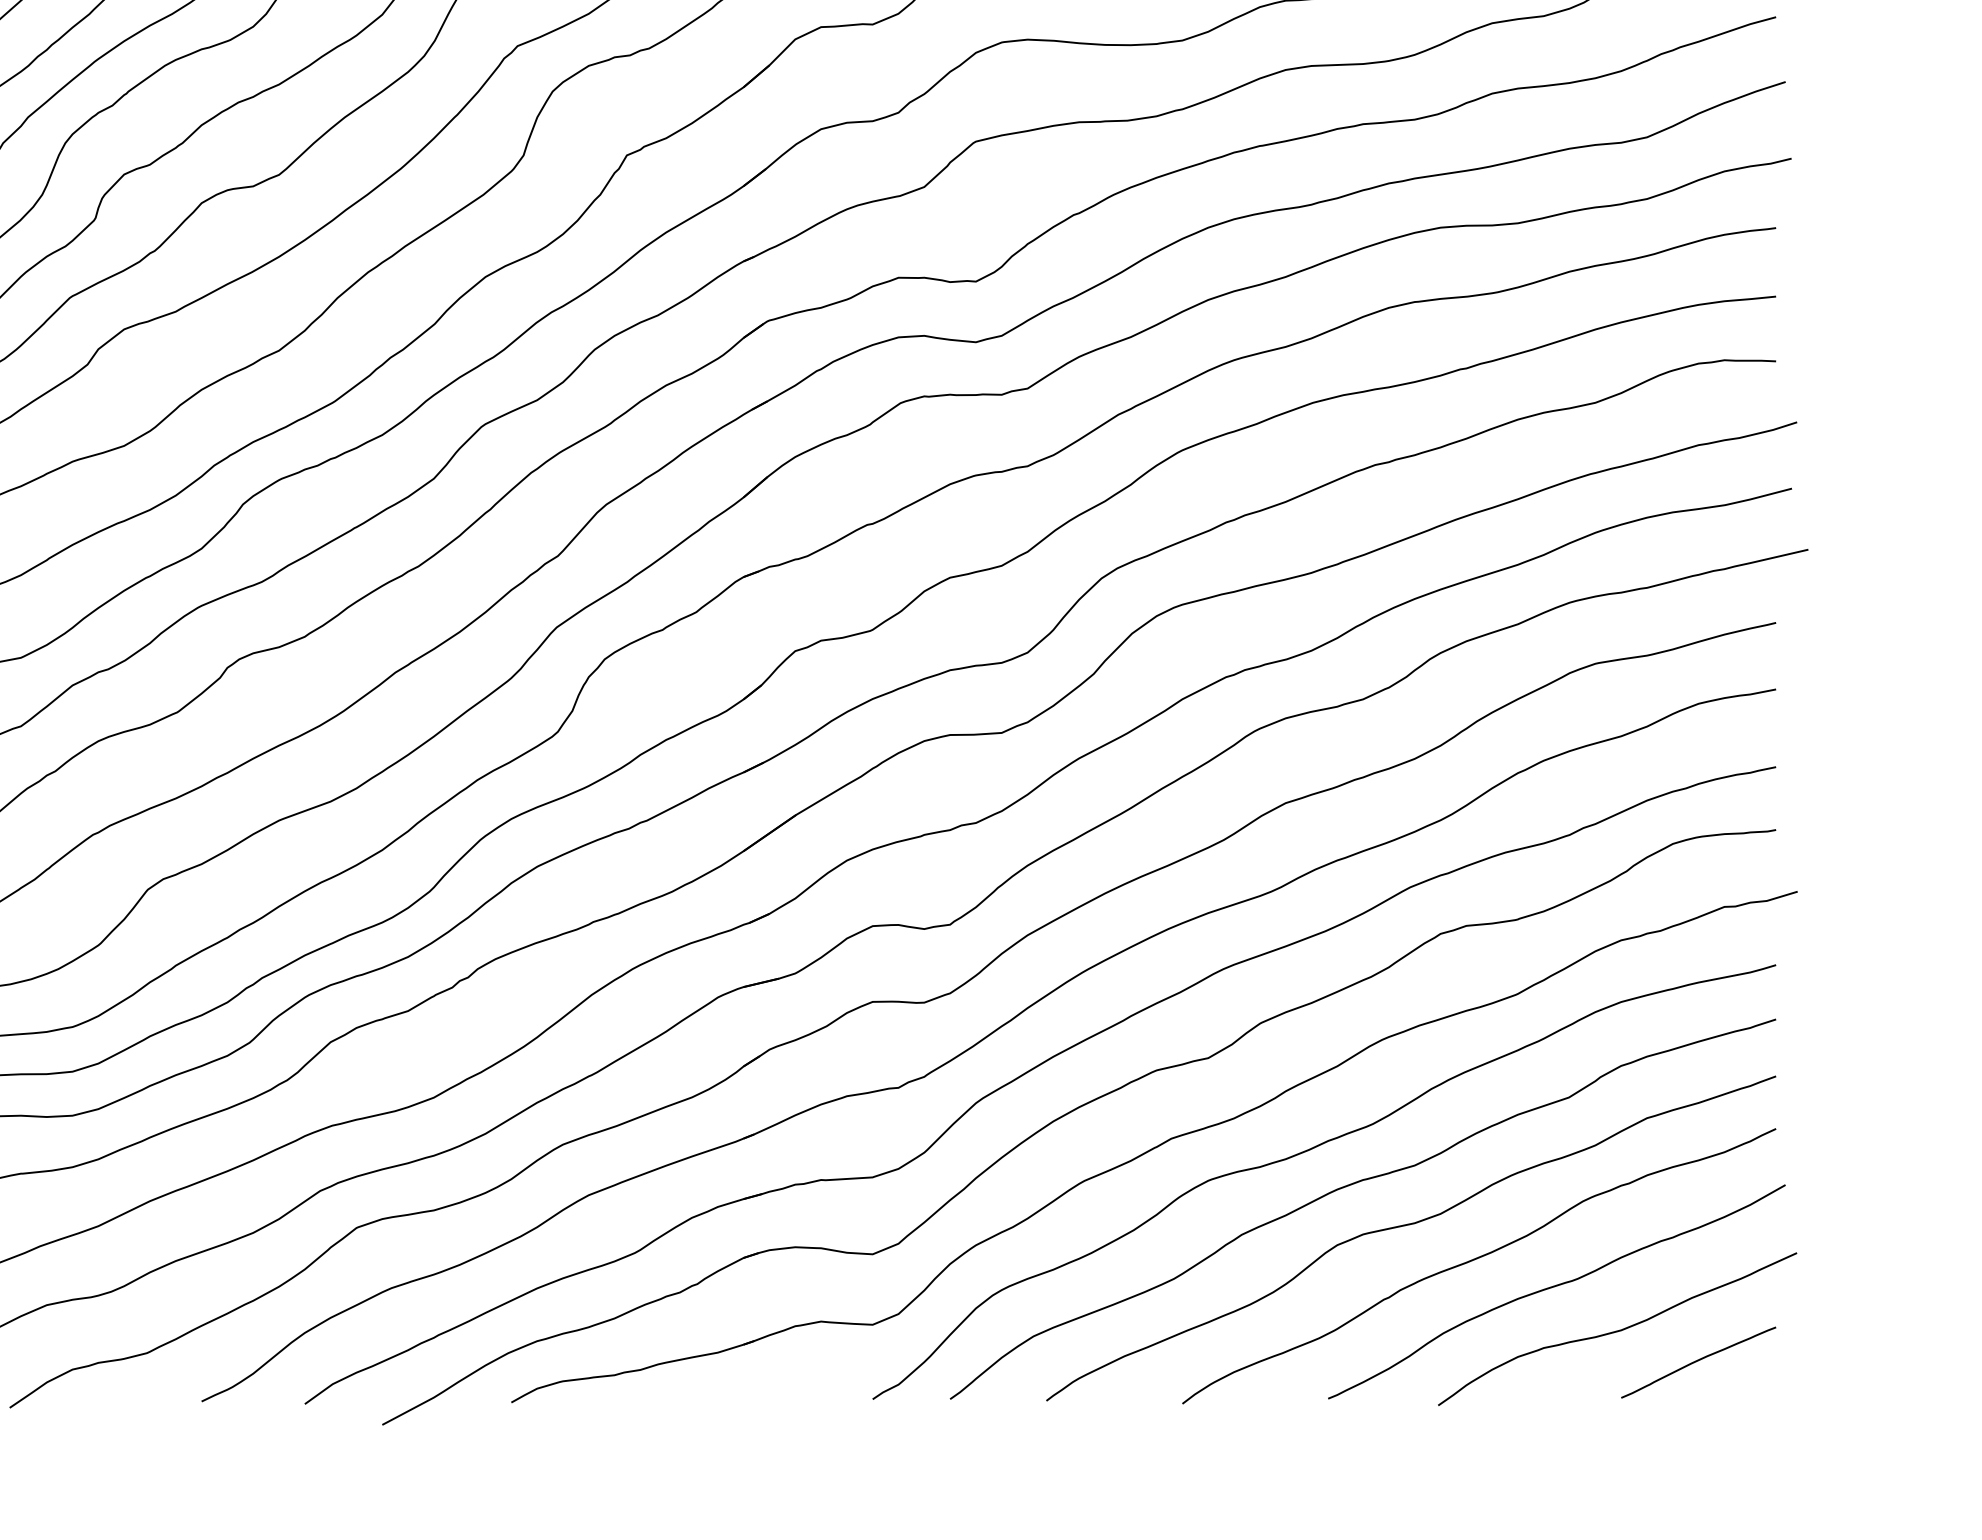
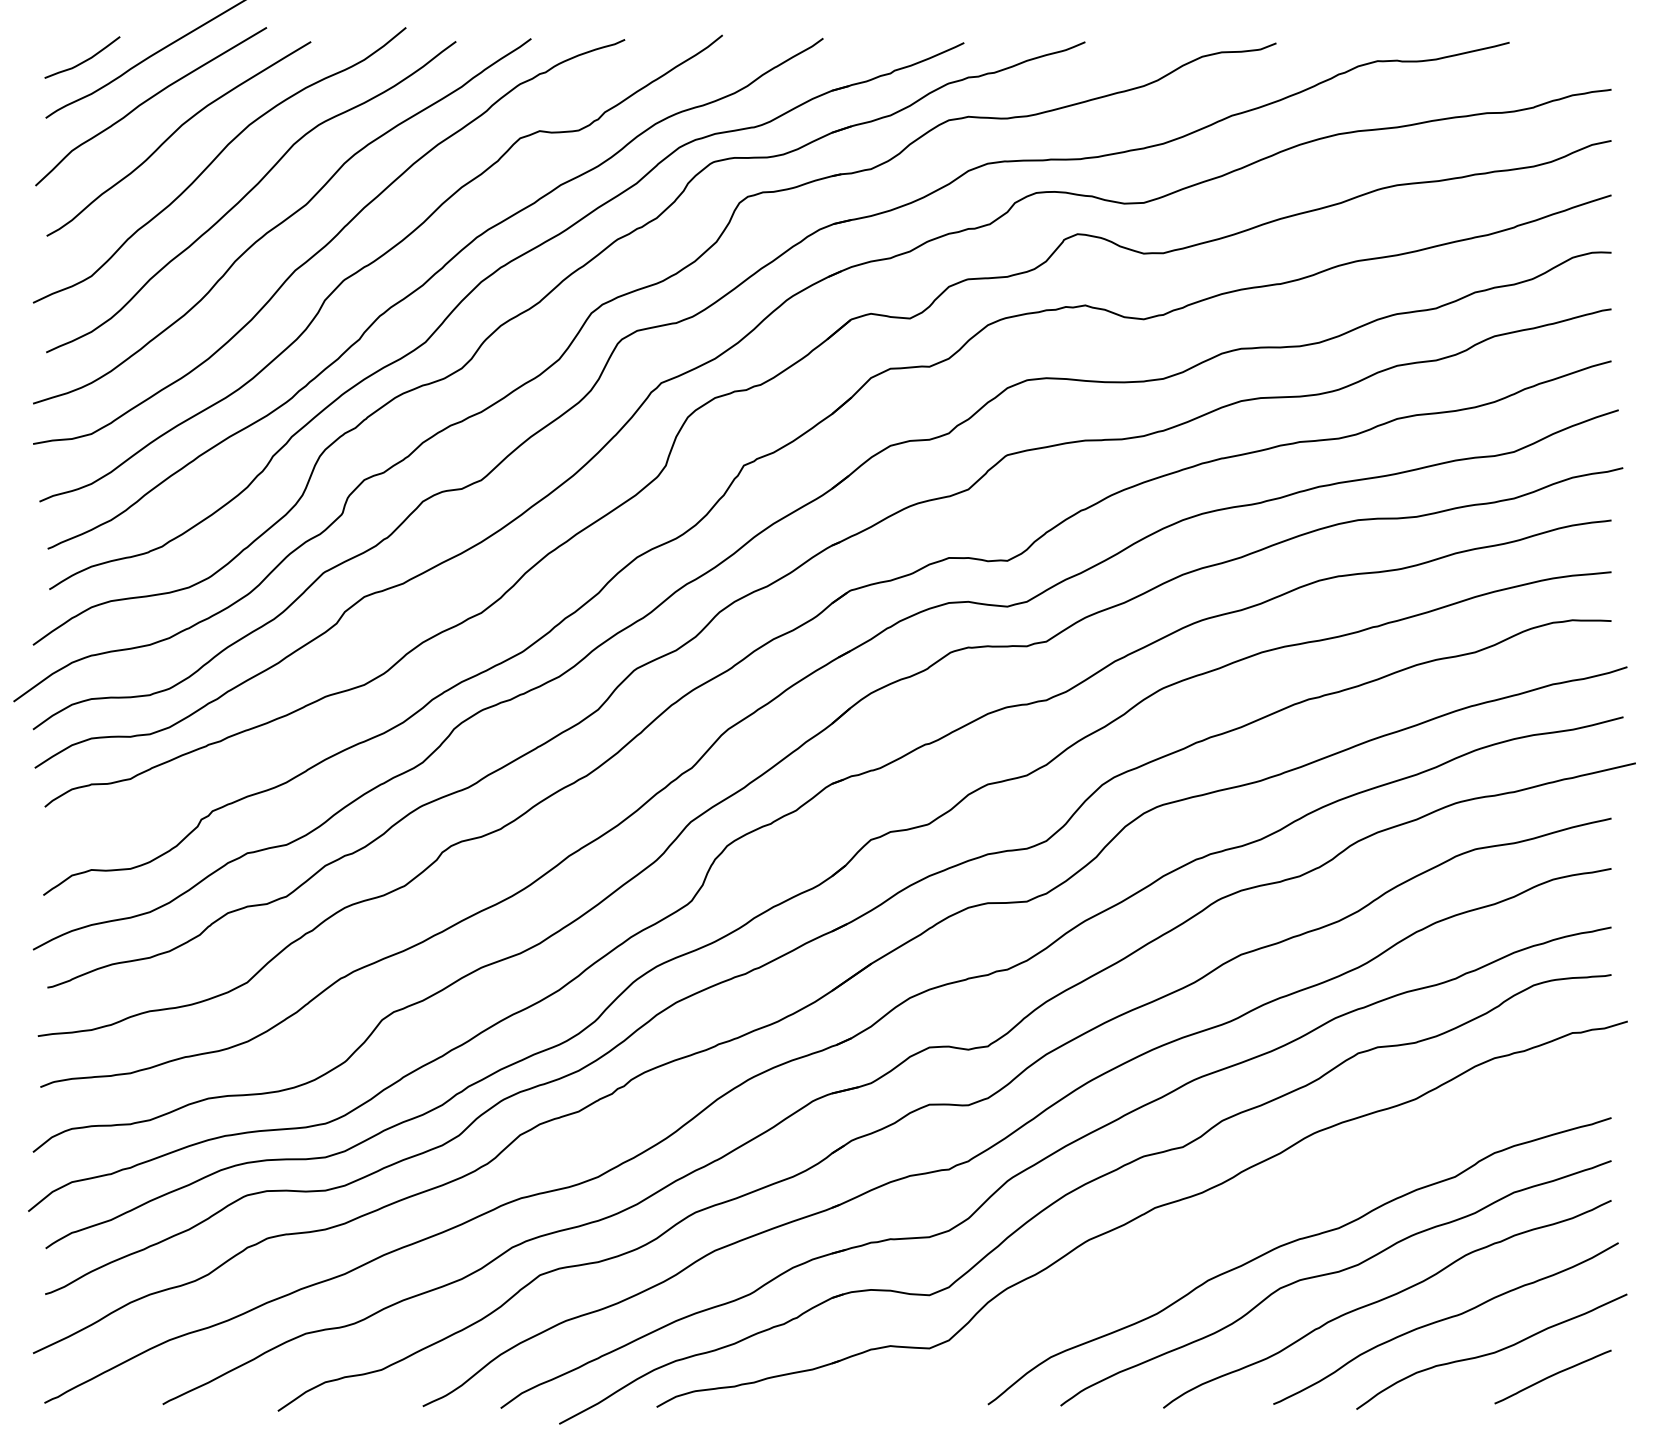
curve: (1309, 1151) -> (1259, 1217), removed

